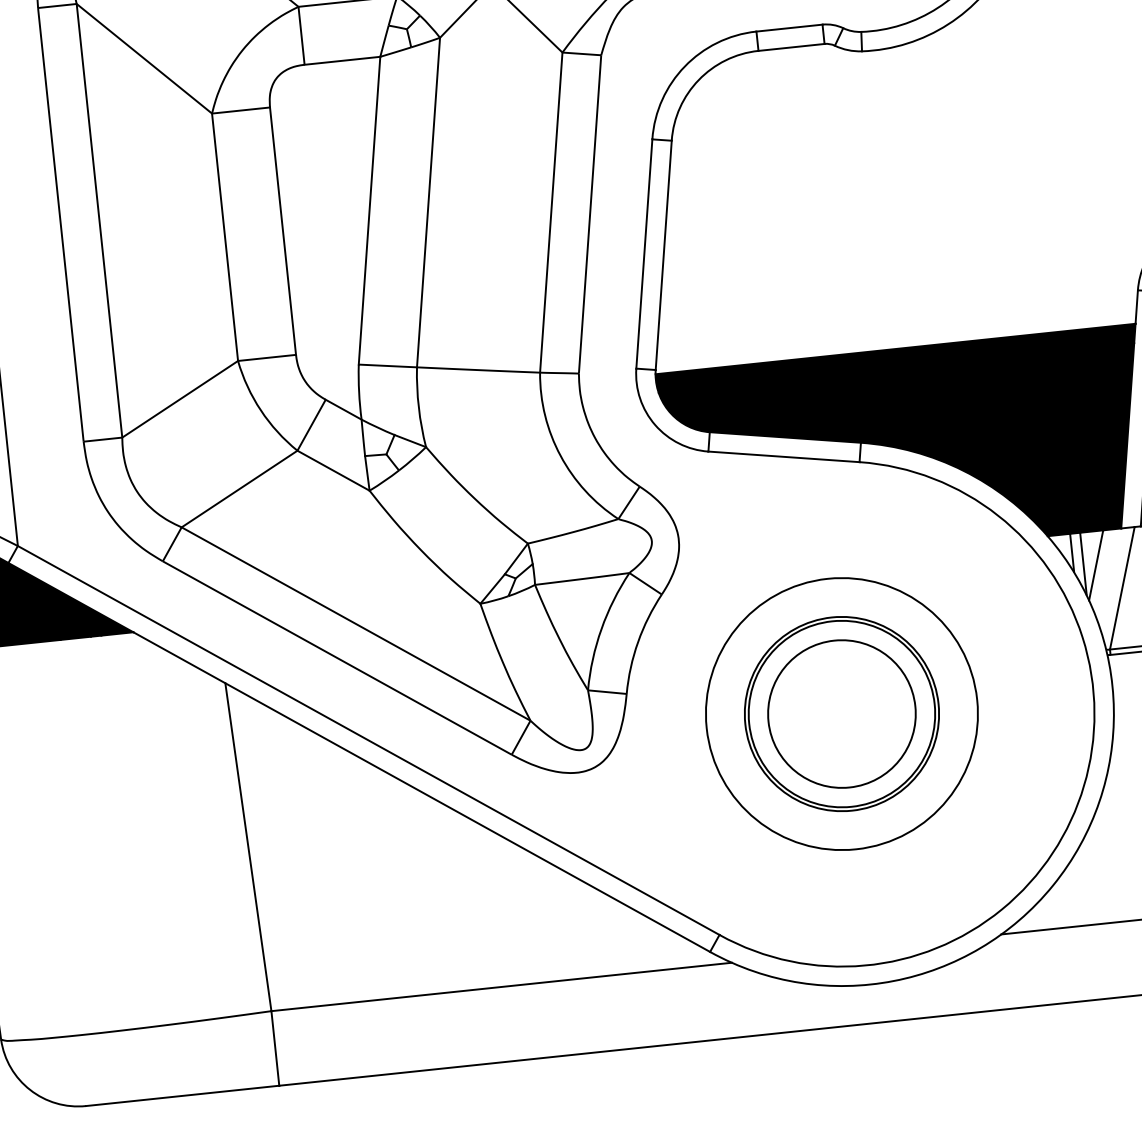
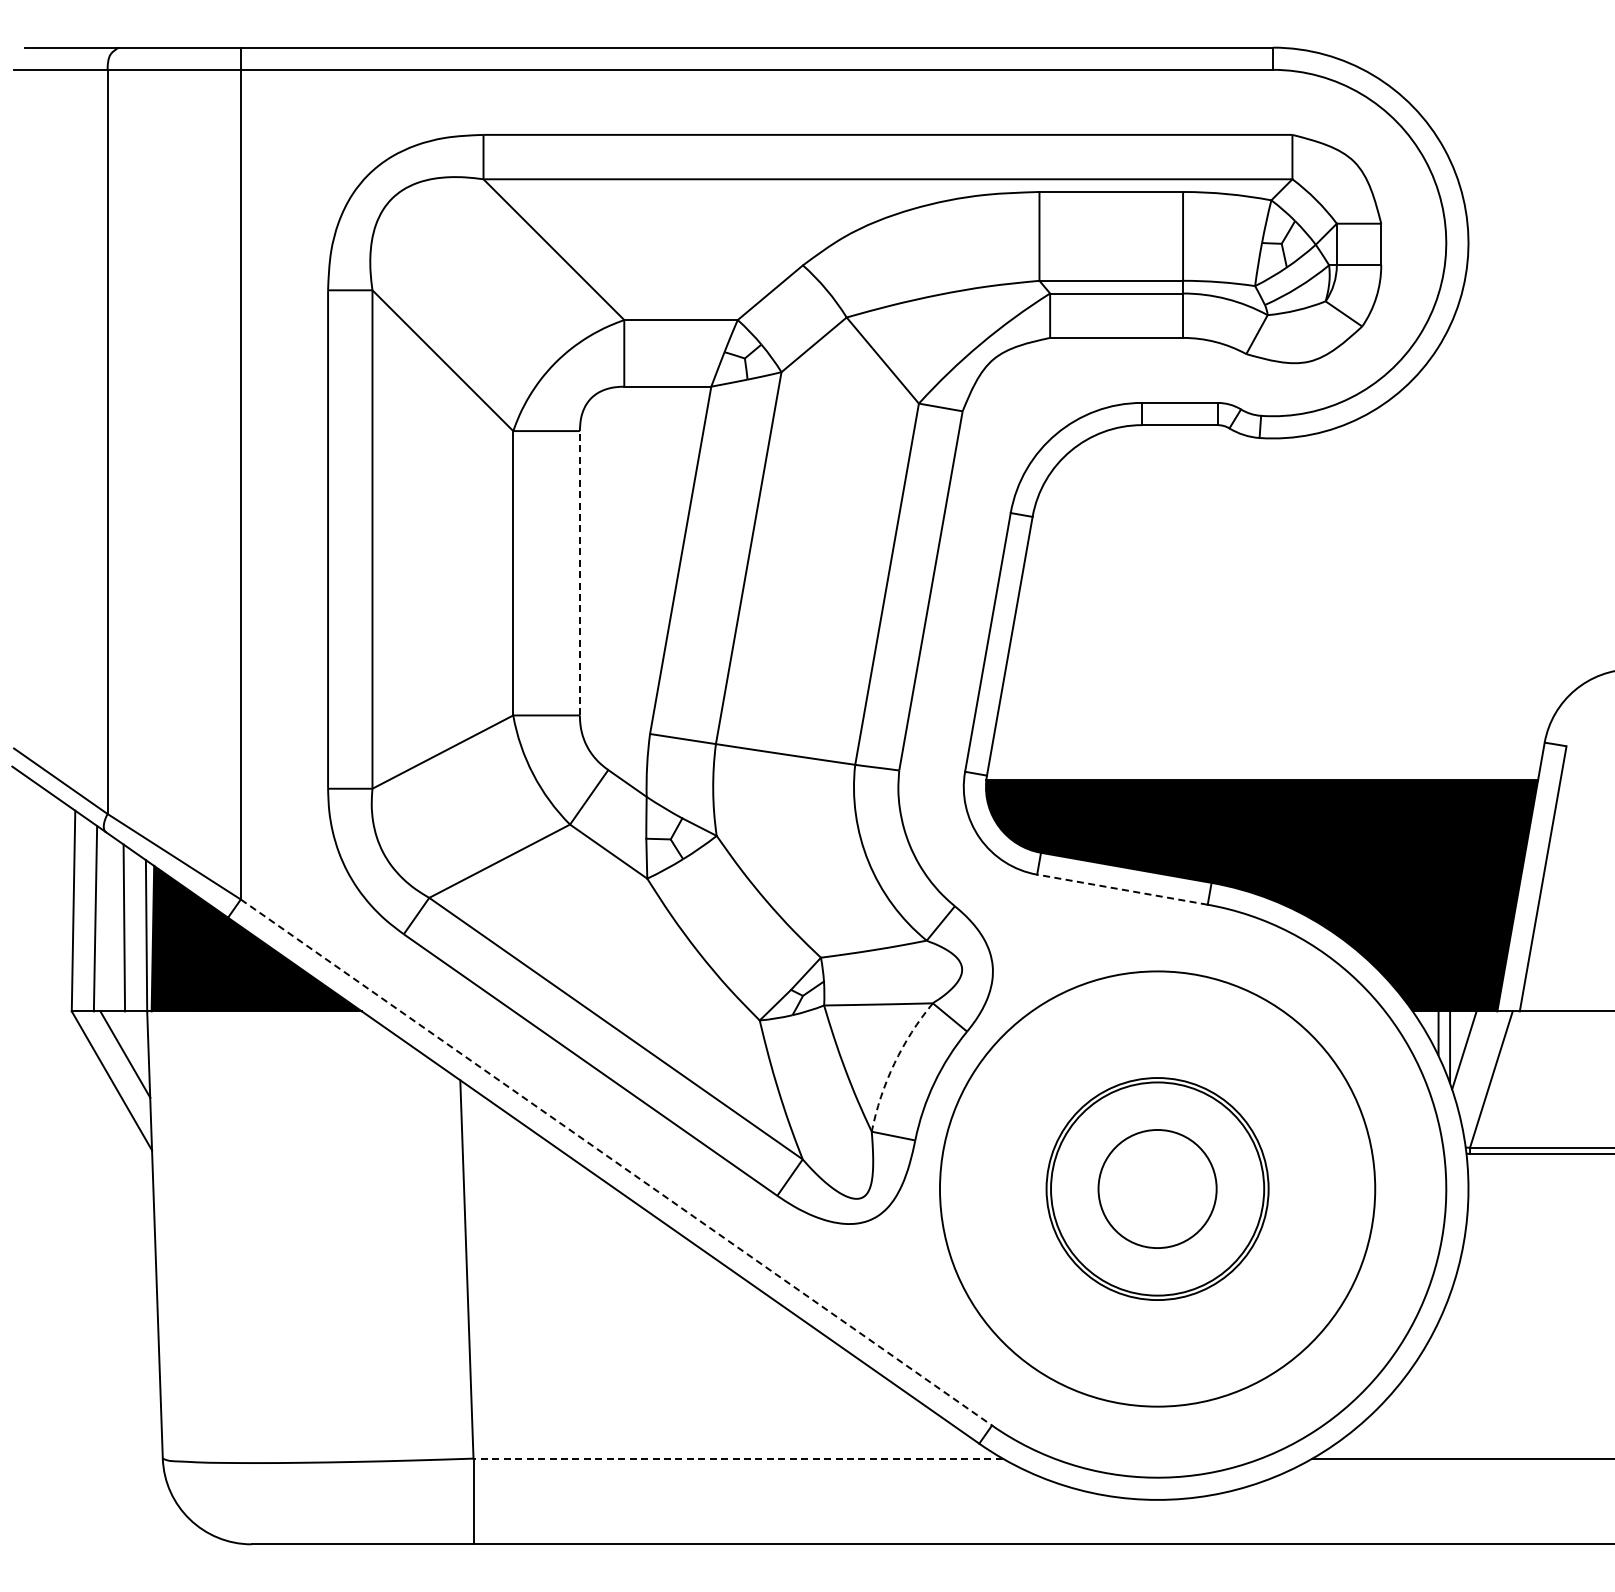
line: (282, 230) -> (579, 572), solid -> dashed
line: (784, 456) -> (1122, 889), solid -> dashed
arc: (601, 628) -> (894, 1063), solid -> dashed
circle: (841, 713) -> (1157, 1188), size x0.7
circle: (841, 713) -> (1157, 1188), size x1.4
line: (368, 740) -> (616, 1162), solid -> dashed
line: (501, 986) -> (738, 1458), solid -> dashed

